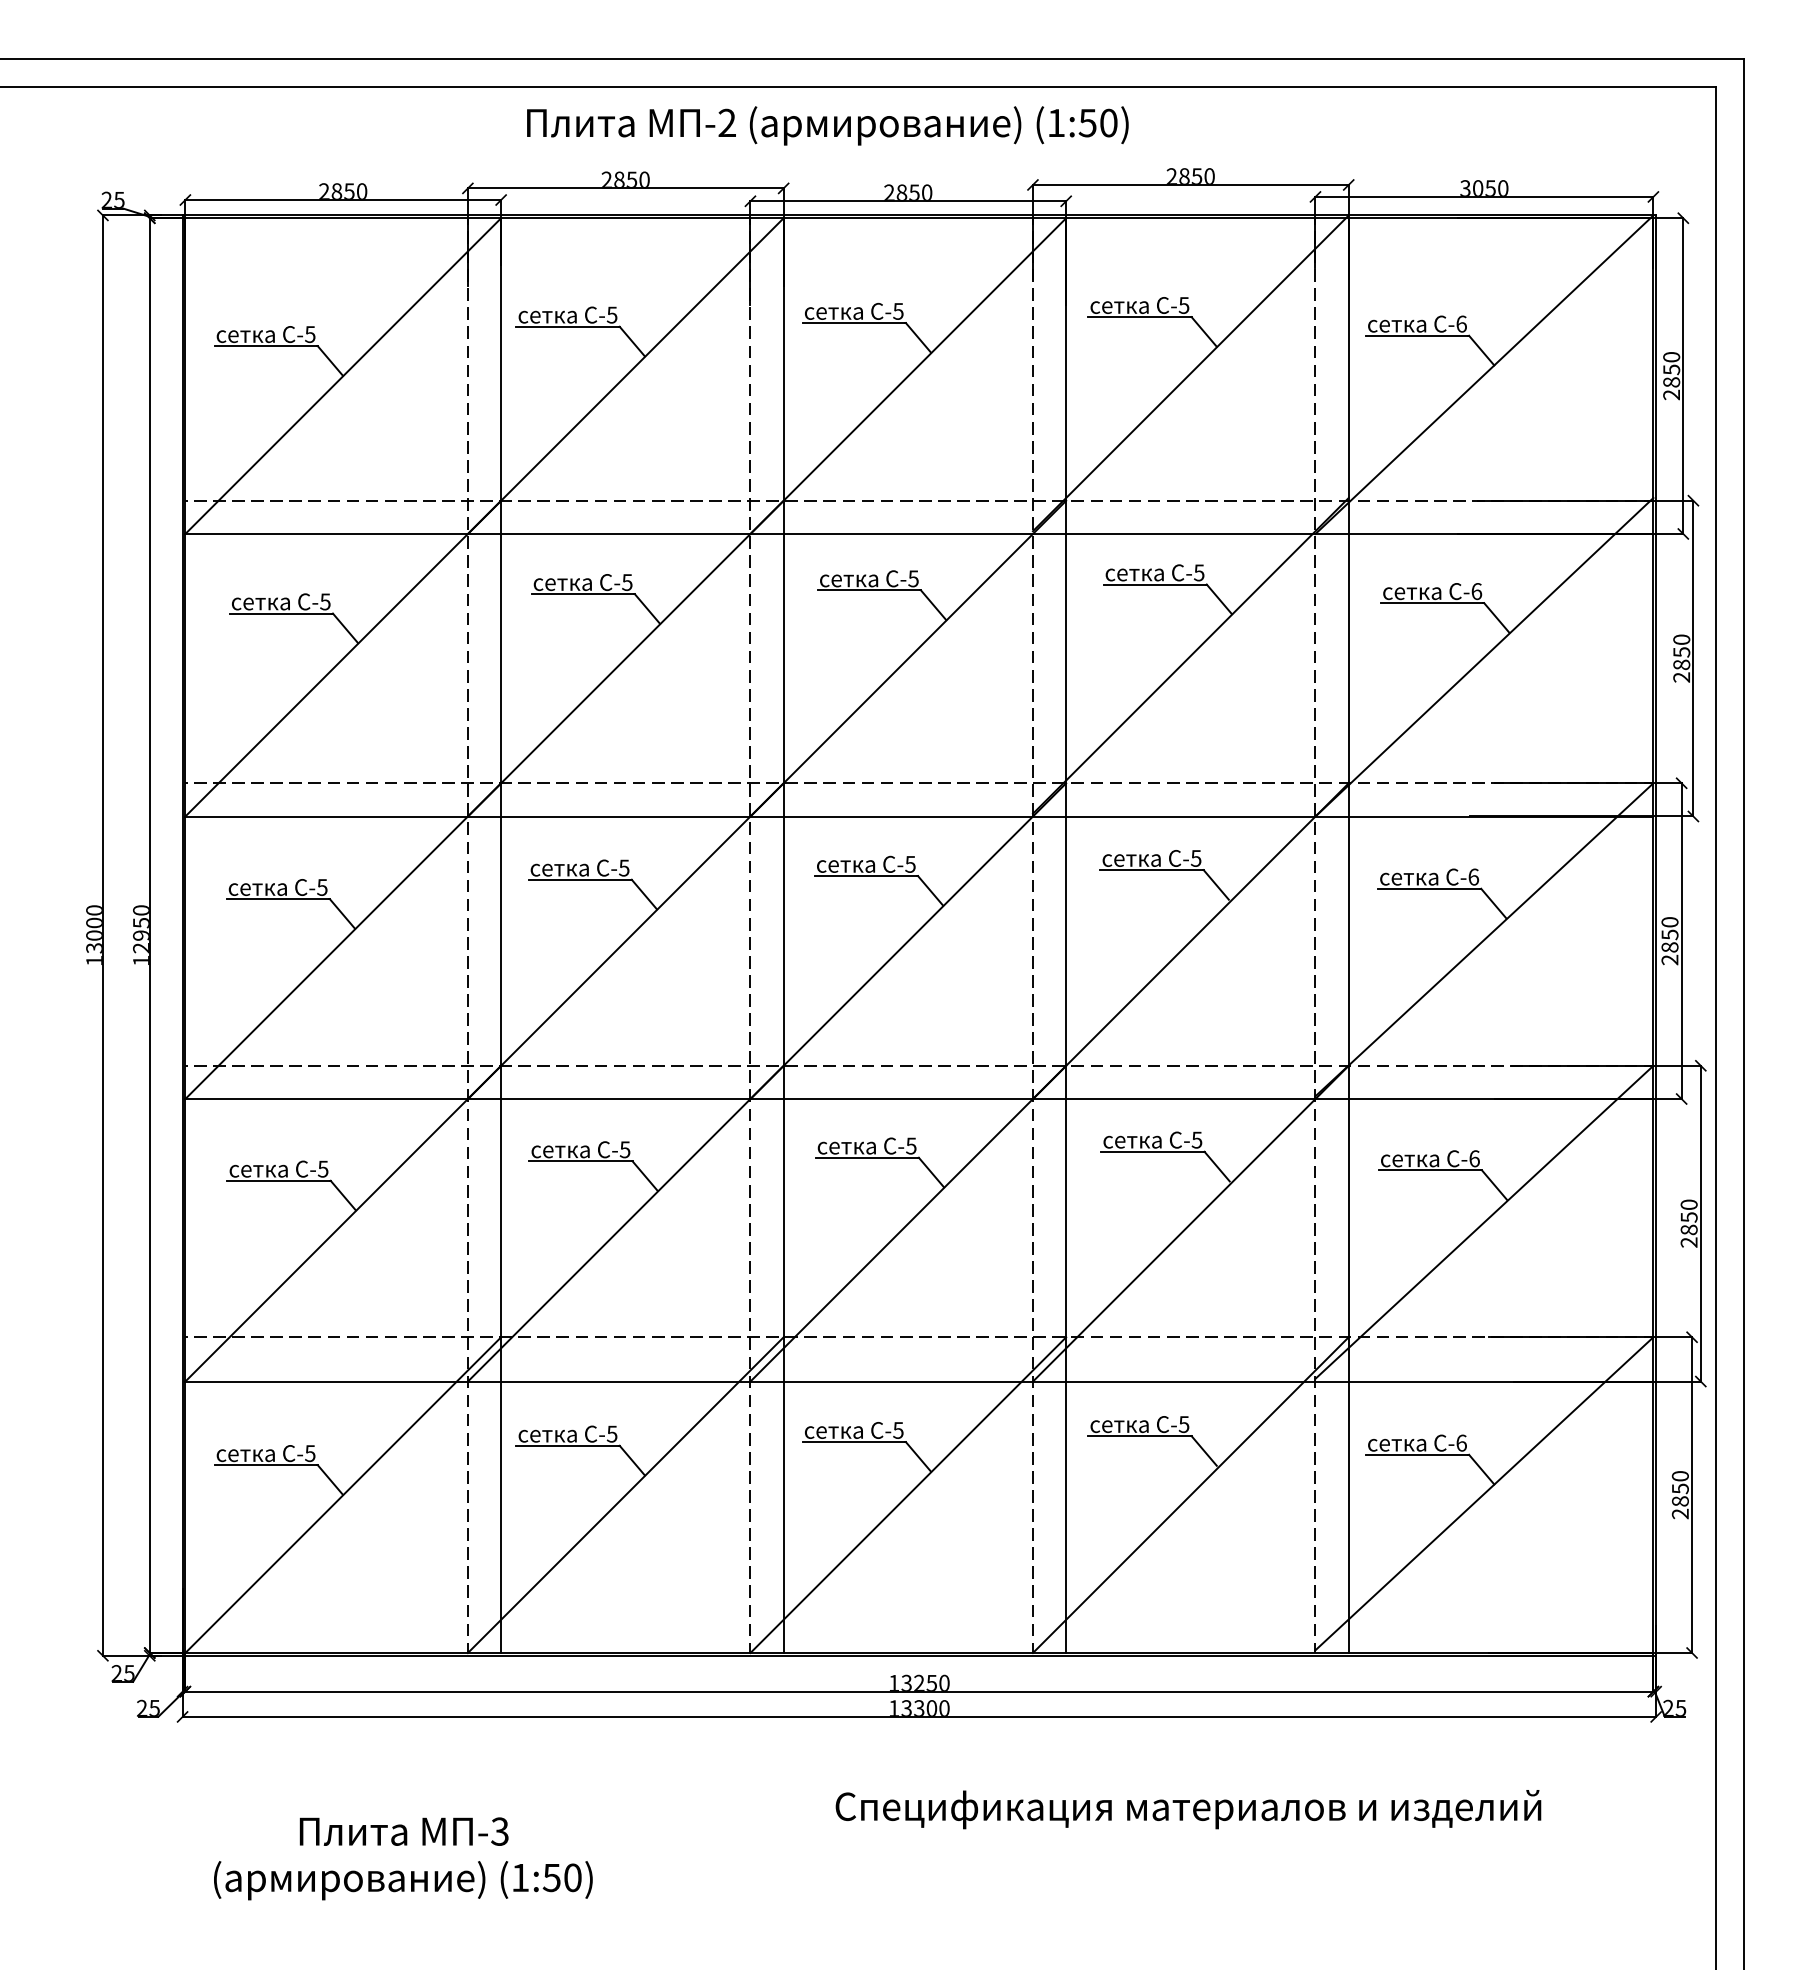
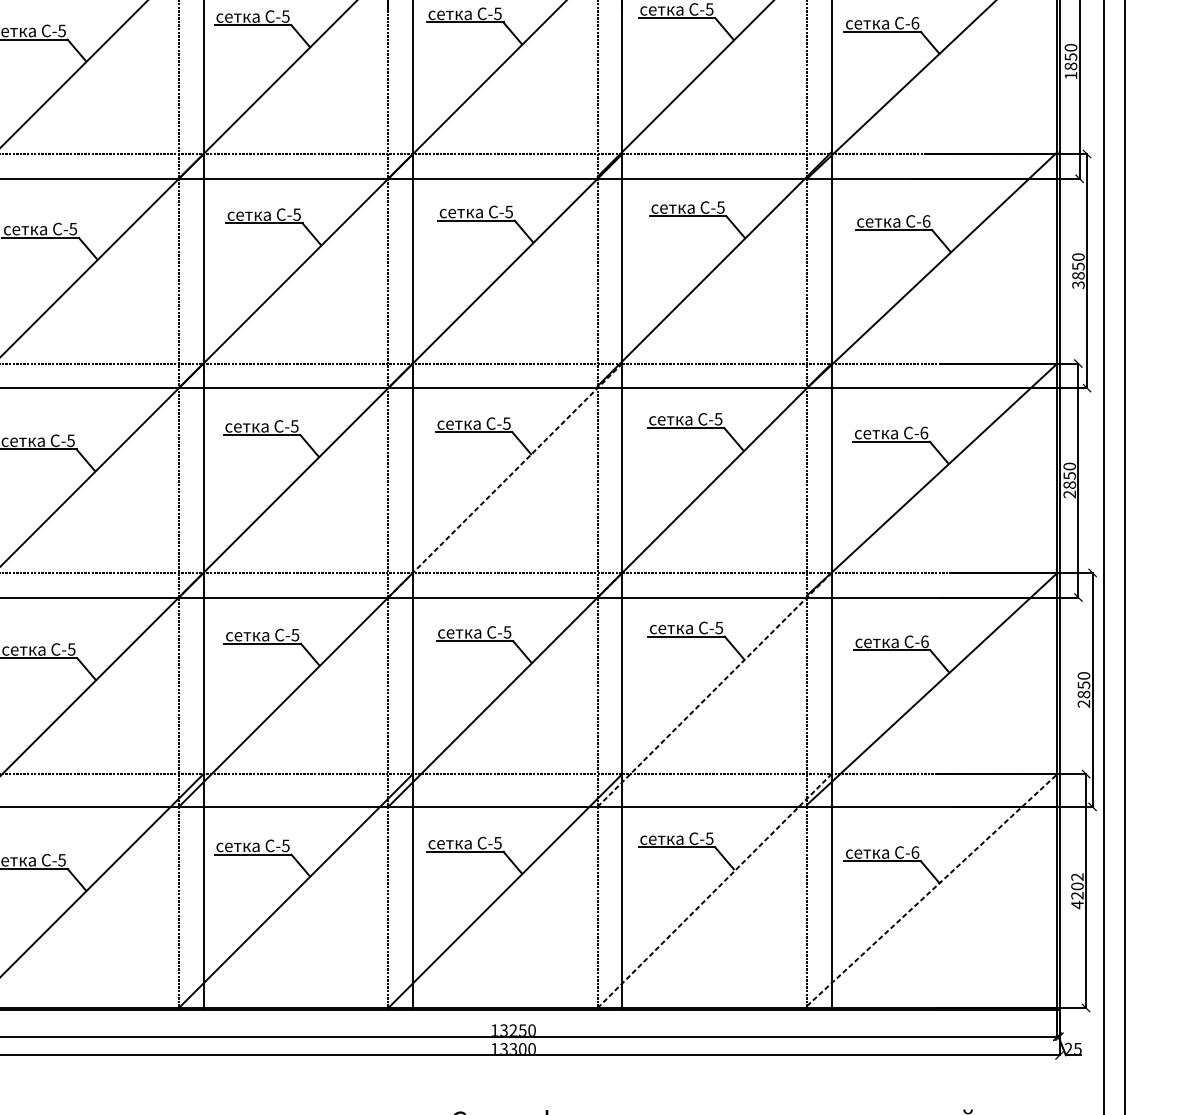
text: (1671, 394) -> (1070, 75), 2850 -> 1850
text: (1681, 677) -> (1078, 285), 2850 -> 3850
line: (908, 940) -> (505, 480), solid -> dashed
line: (1191, 1223) -> (715, 689), solid -> dashed
line: (1484, 1493) -> (932, 889), solid -> dashed
line: (1191, 1494) -> (715, 890), solid -> dashed
text: (1679, 1495) -> (1076, 891), 2850 -> 4202

